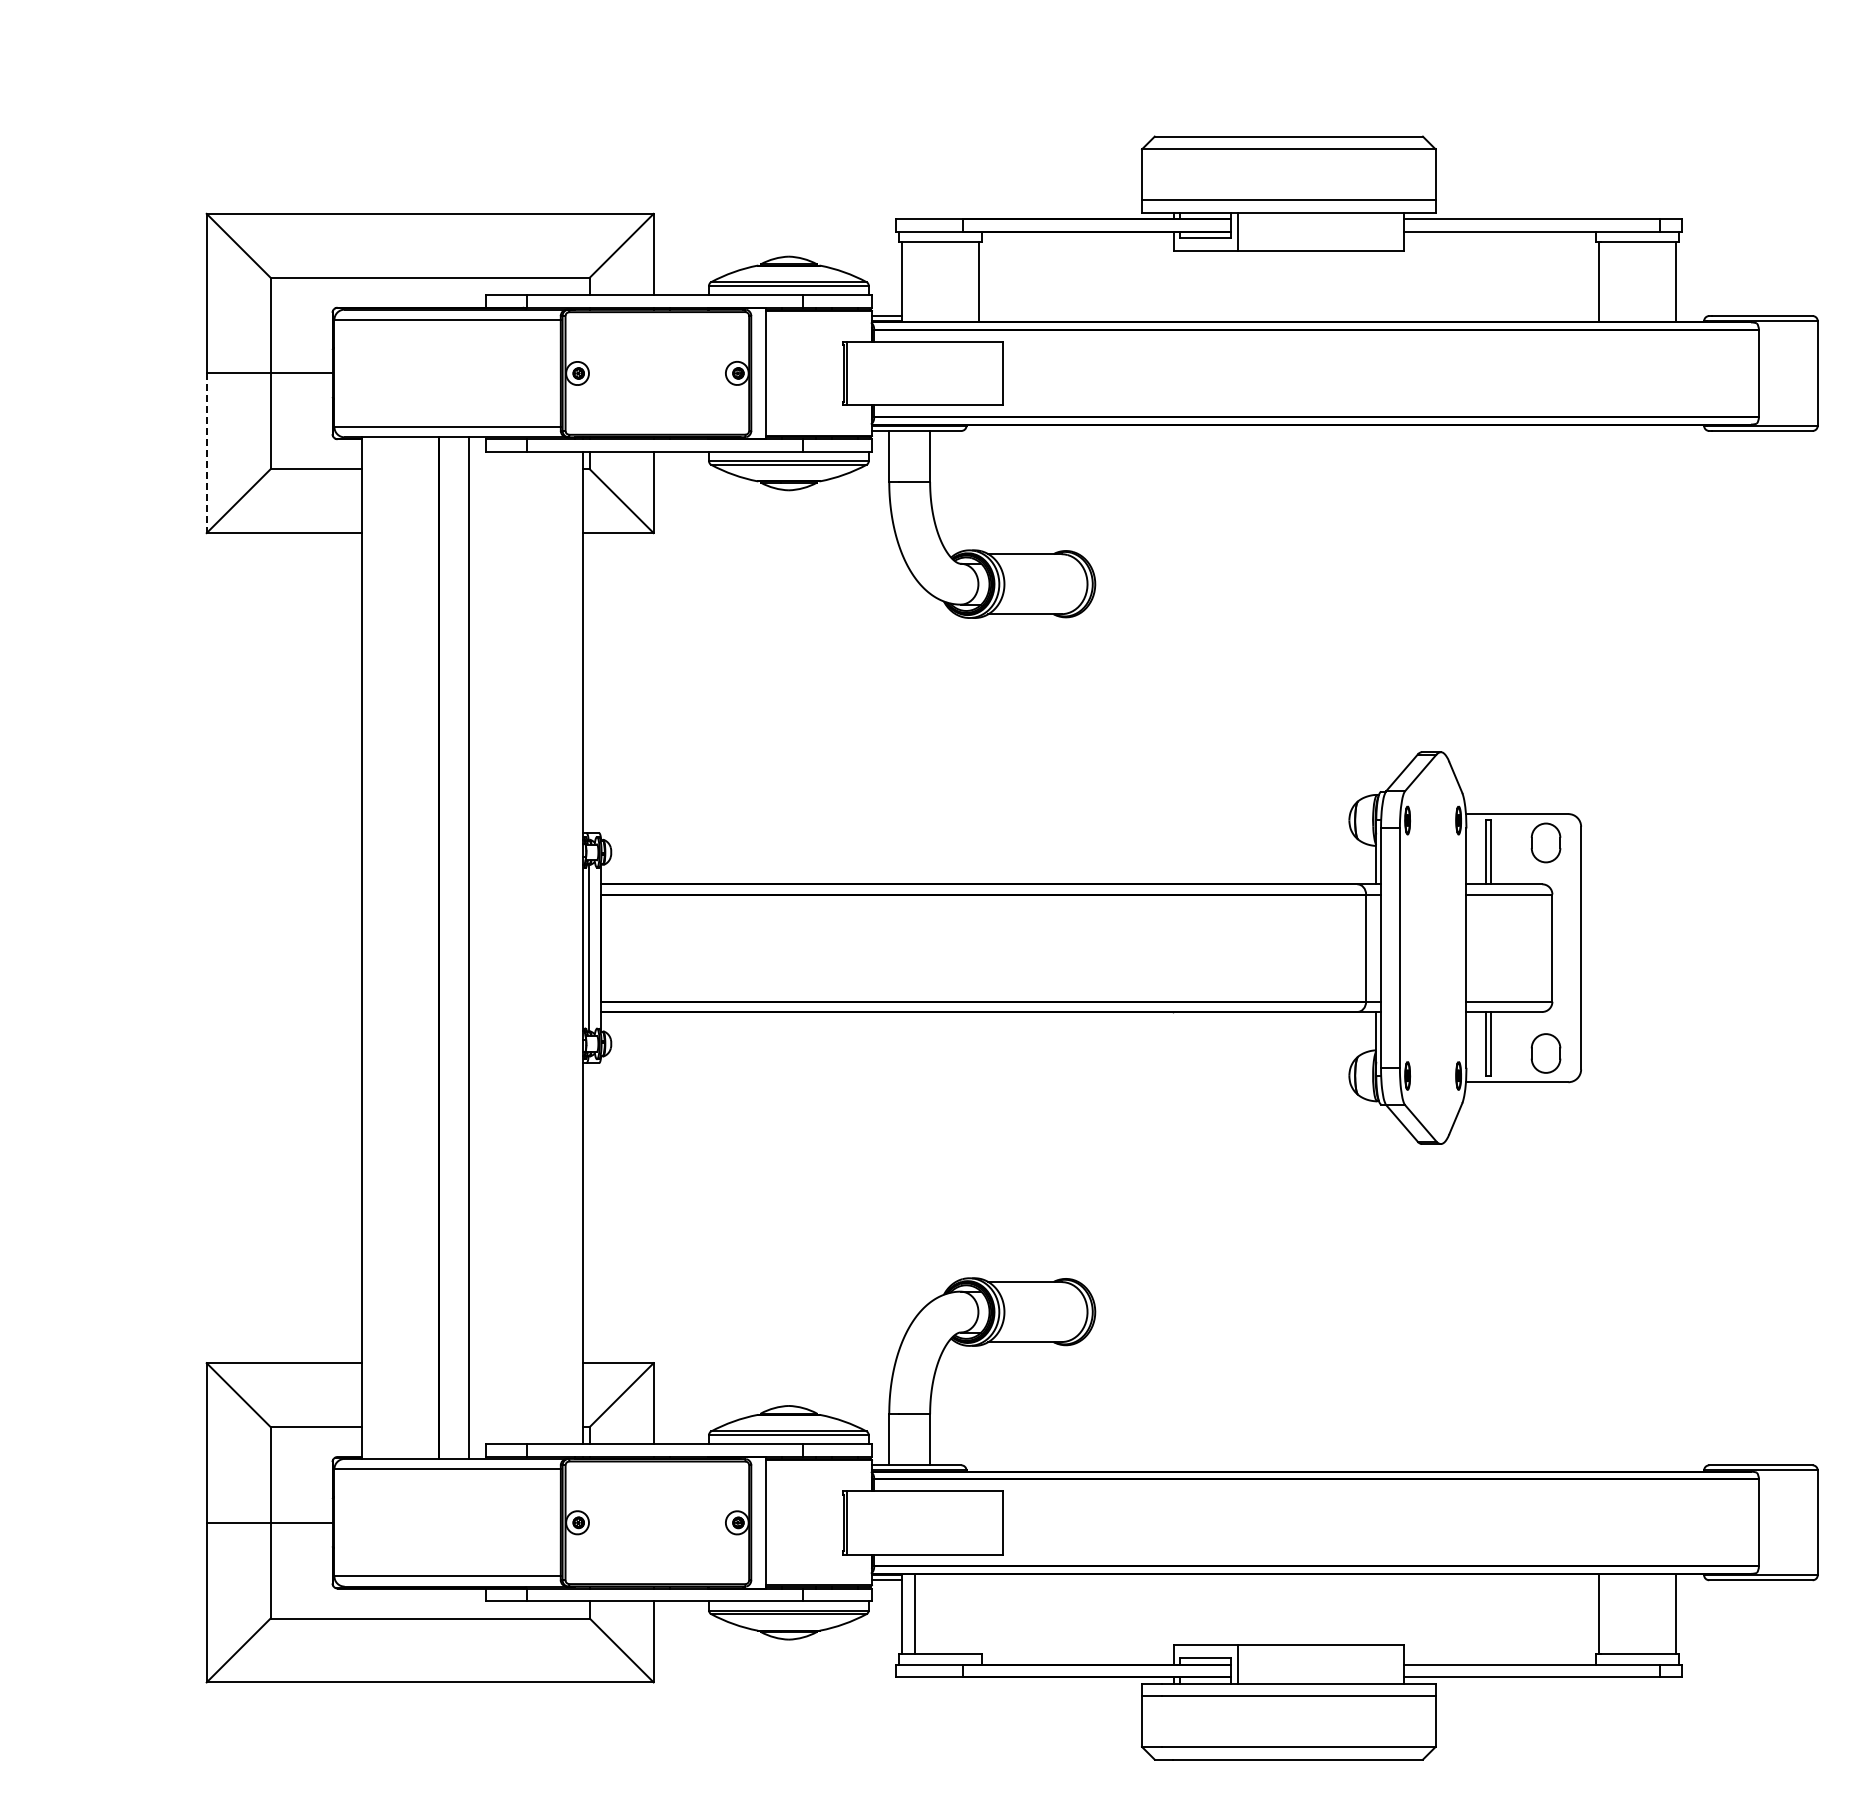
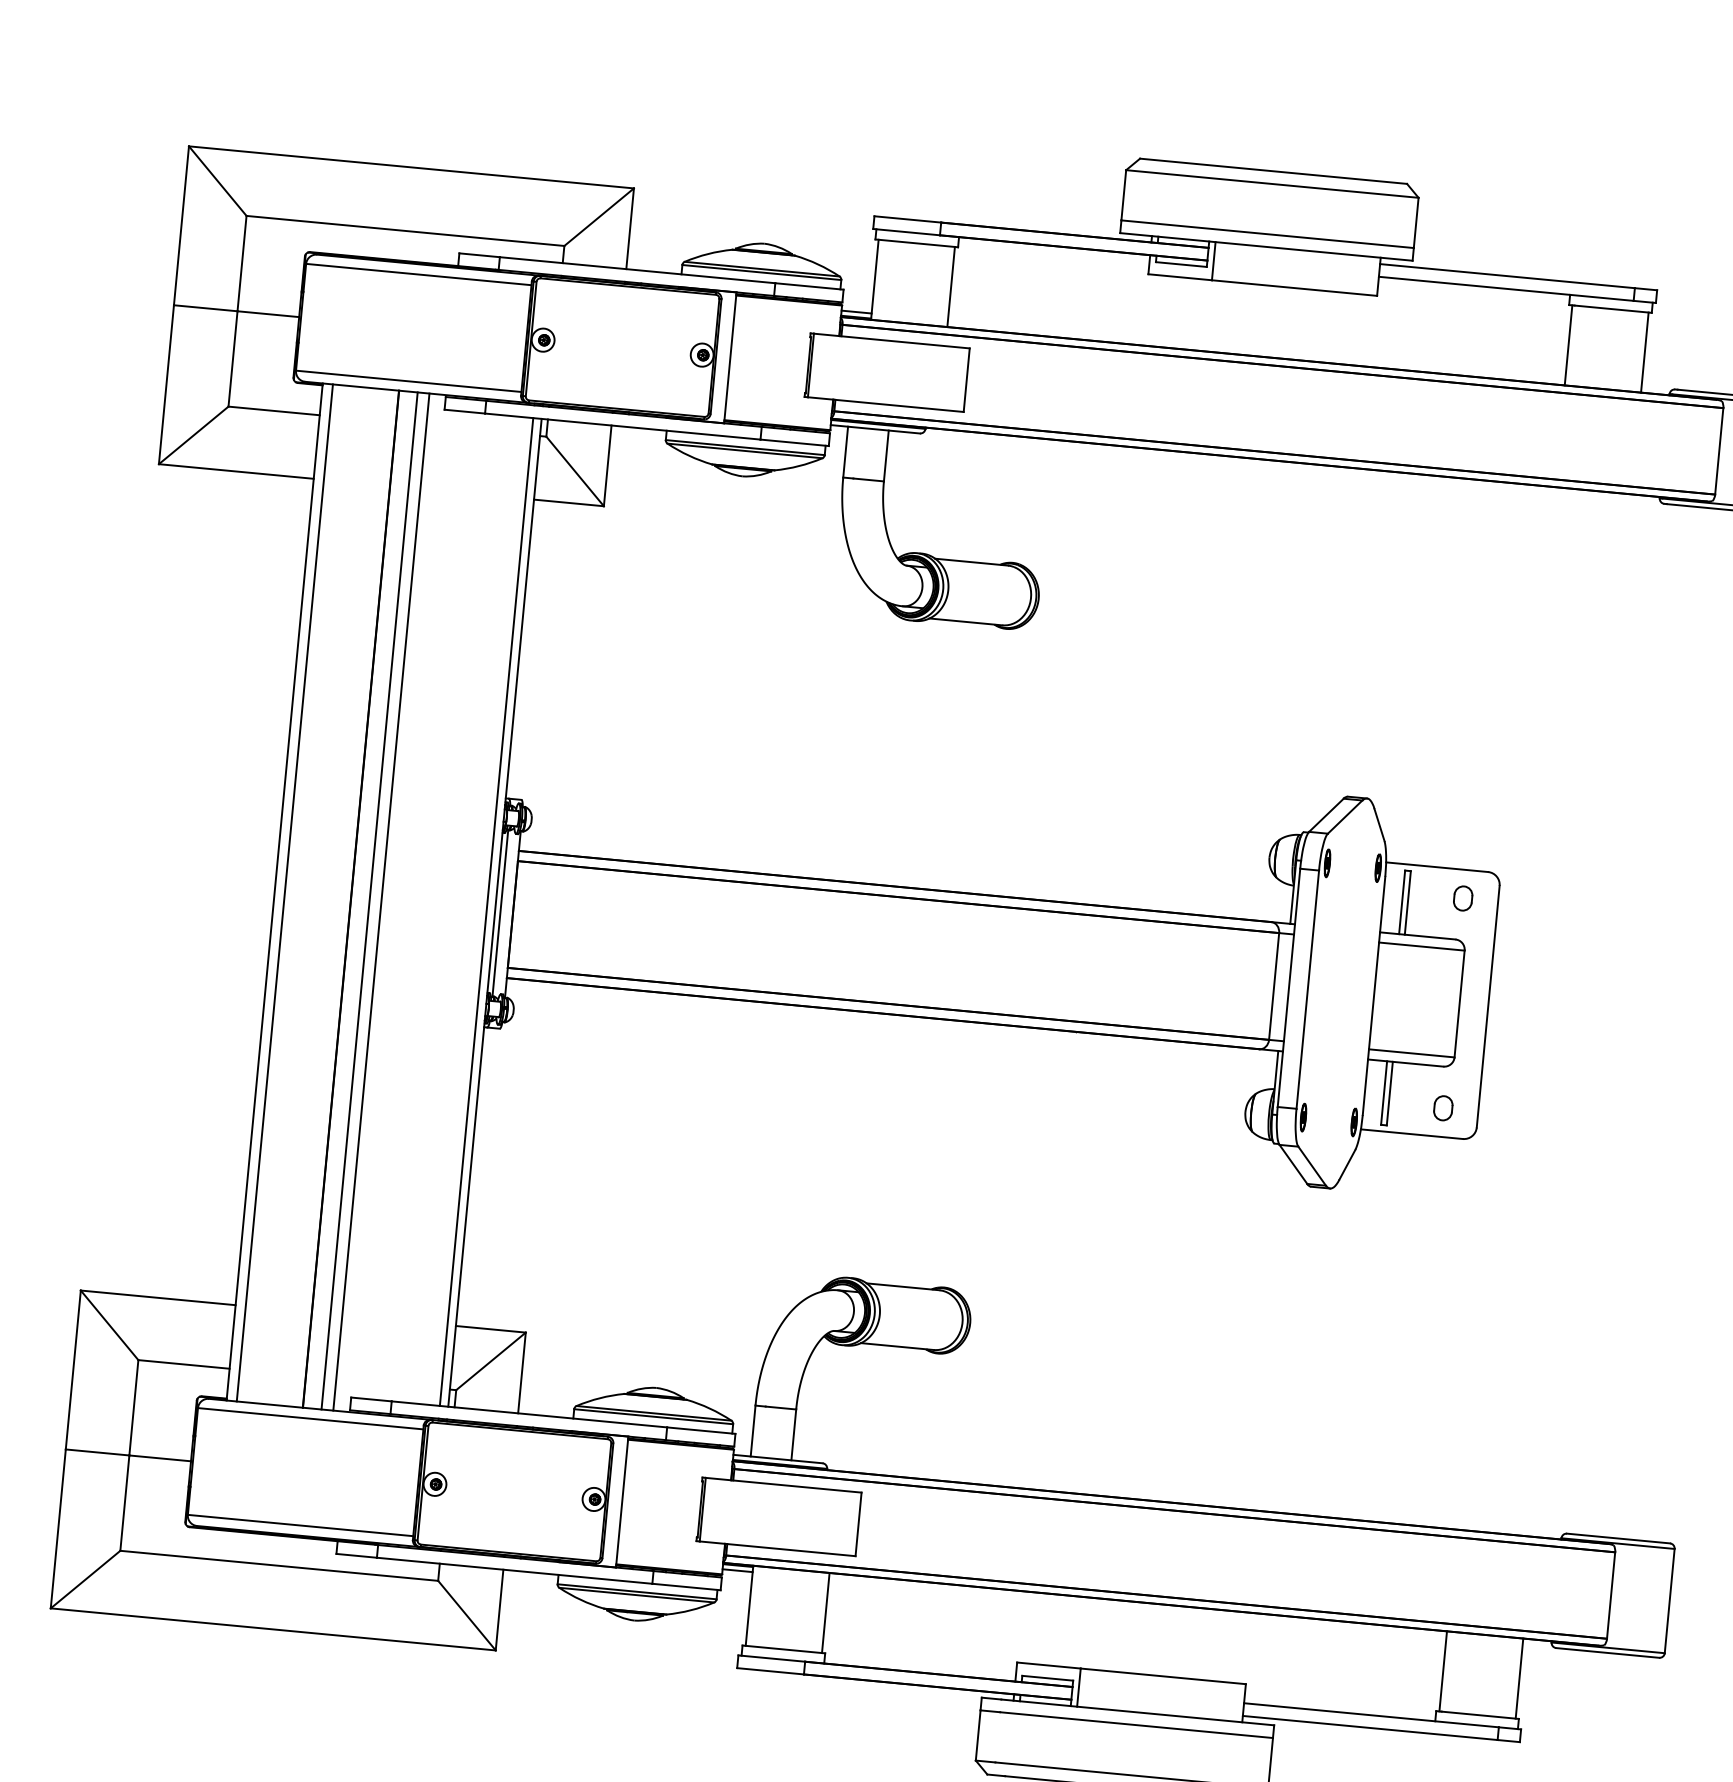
line: (206, 453) -> (166, 384), dashed -> solid
part: (1545, 842) -> (1462, 898), size x0.62
line: (372, 947) -> (284, 892), added
line: (457, 947) -> (369, 900), added
line: (575, 948) -> (486, 912), added
part: (1545, 1053) -> (1442, 1108), size x0.62
line: (914, 1613) -> (825, 1612), moved

